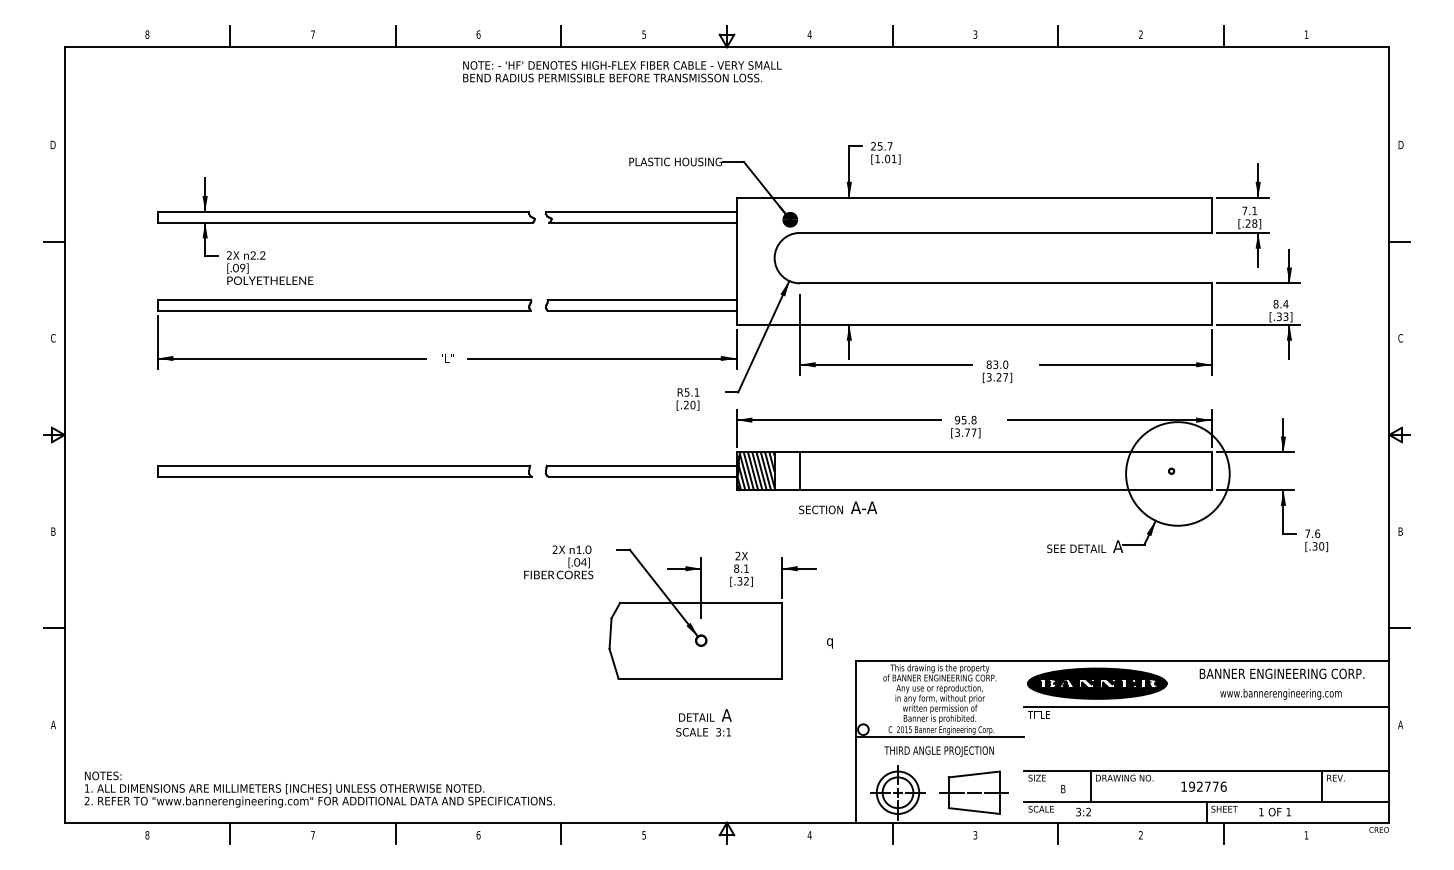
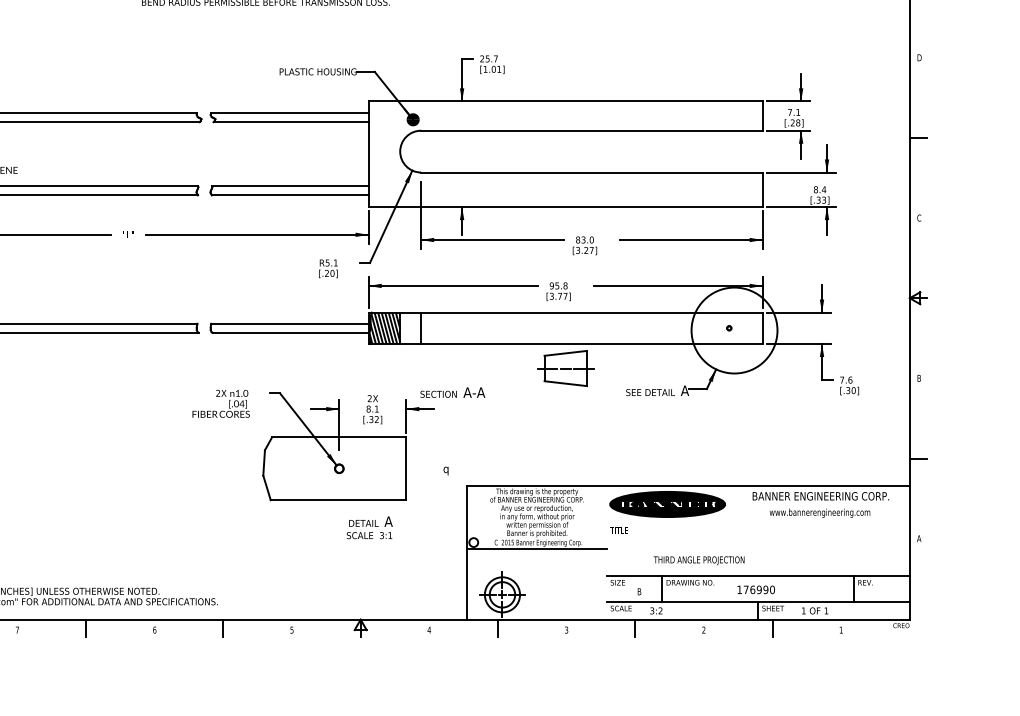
text: (838, 507) -> (453, 392), moved
line: (1206, 706) -> (758, 523), removed
text: (703, 722) -> (369, 527), moved
text: (938, 751) -> (698, 560), moved
text: (1207, 786) -> (759, 589), 192776 -> 176990
part: (973, 792) -> (565, 368), moved

